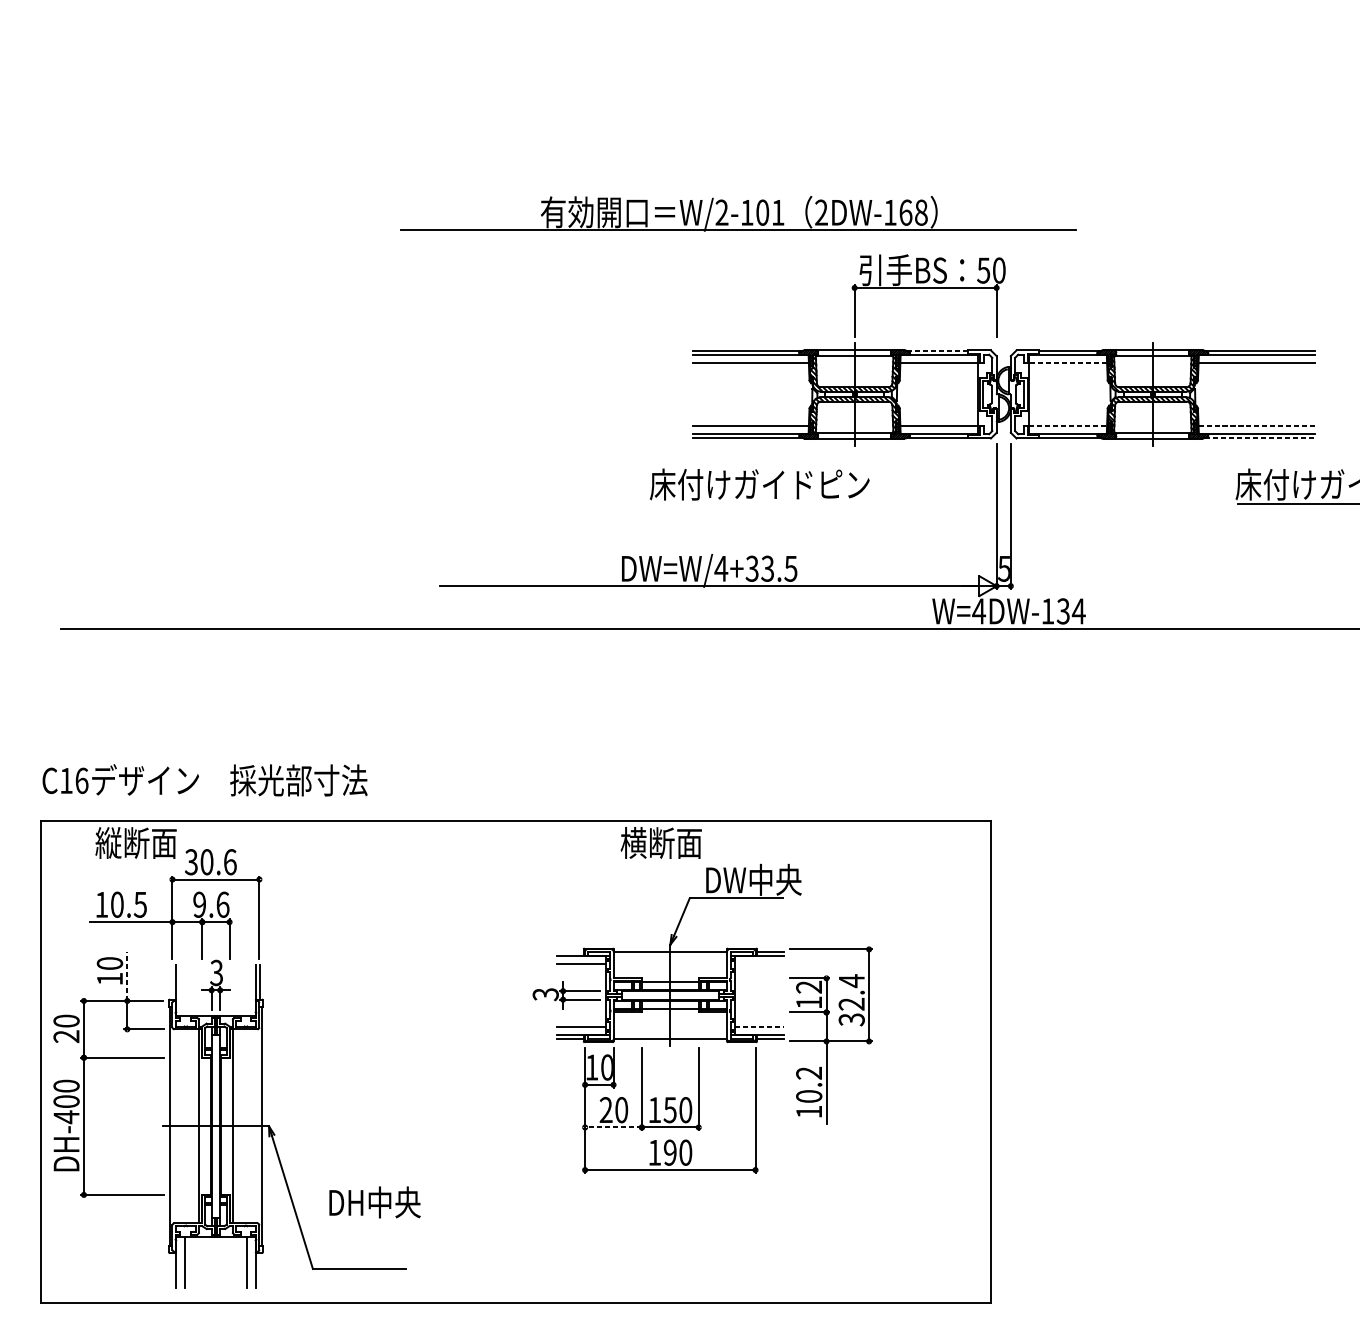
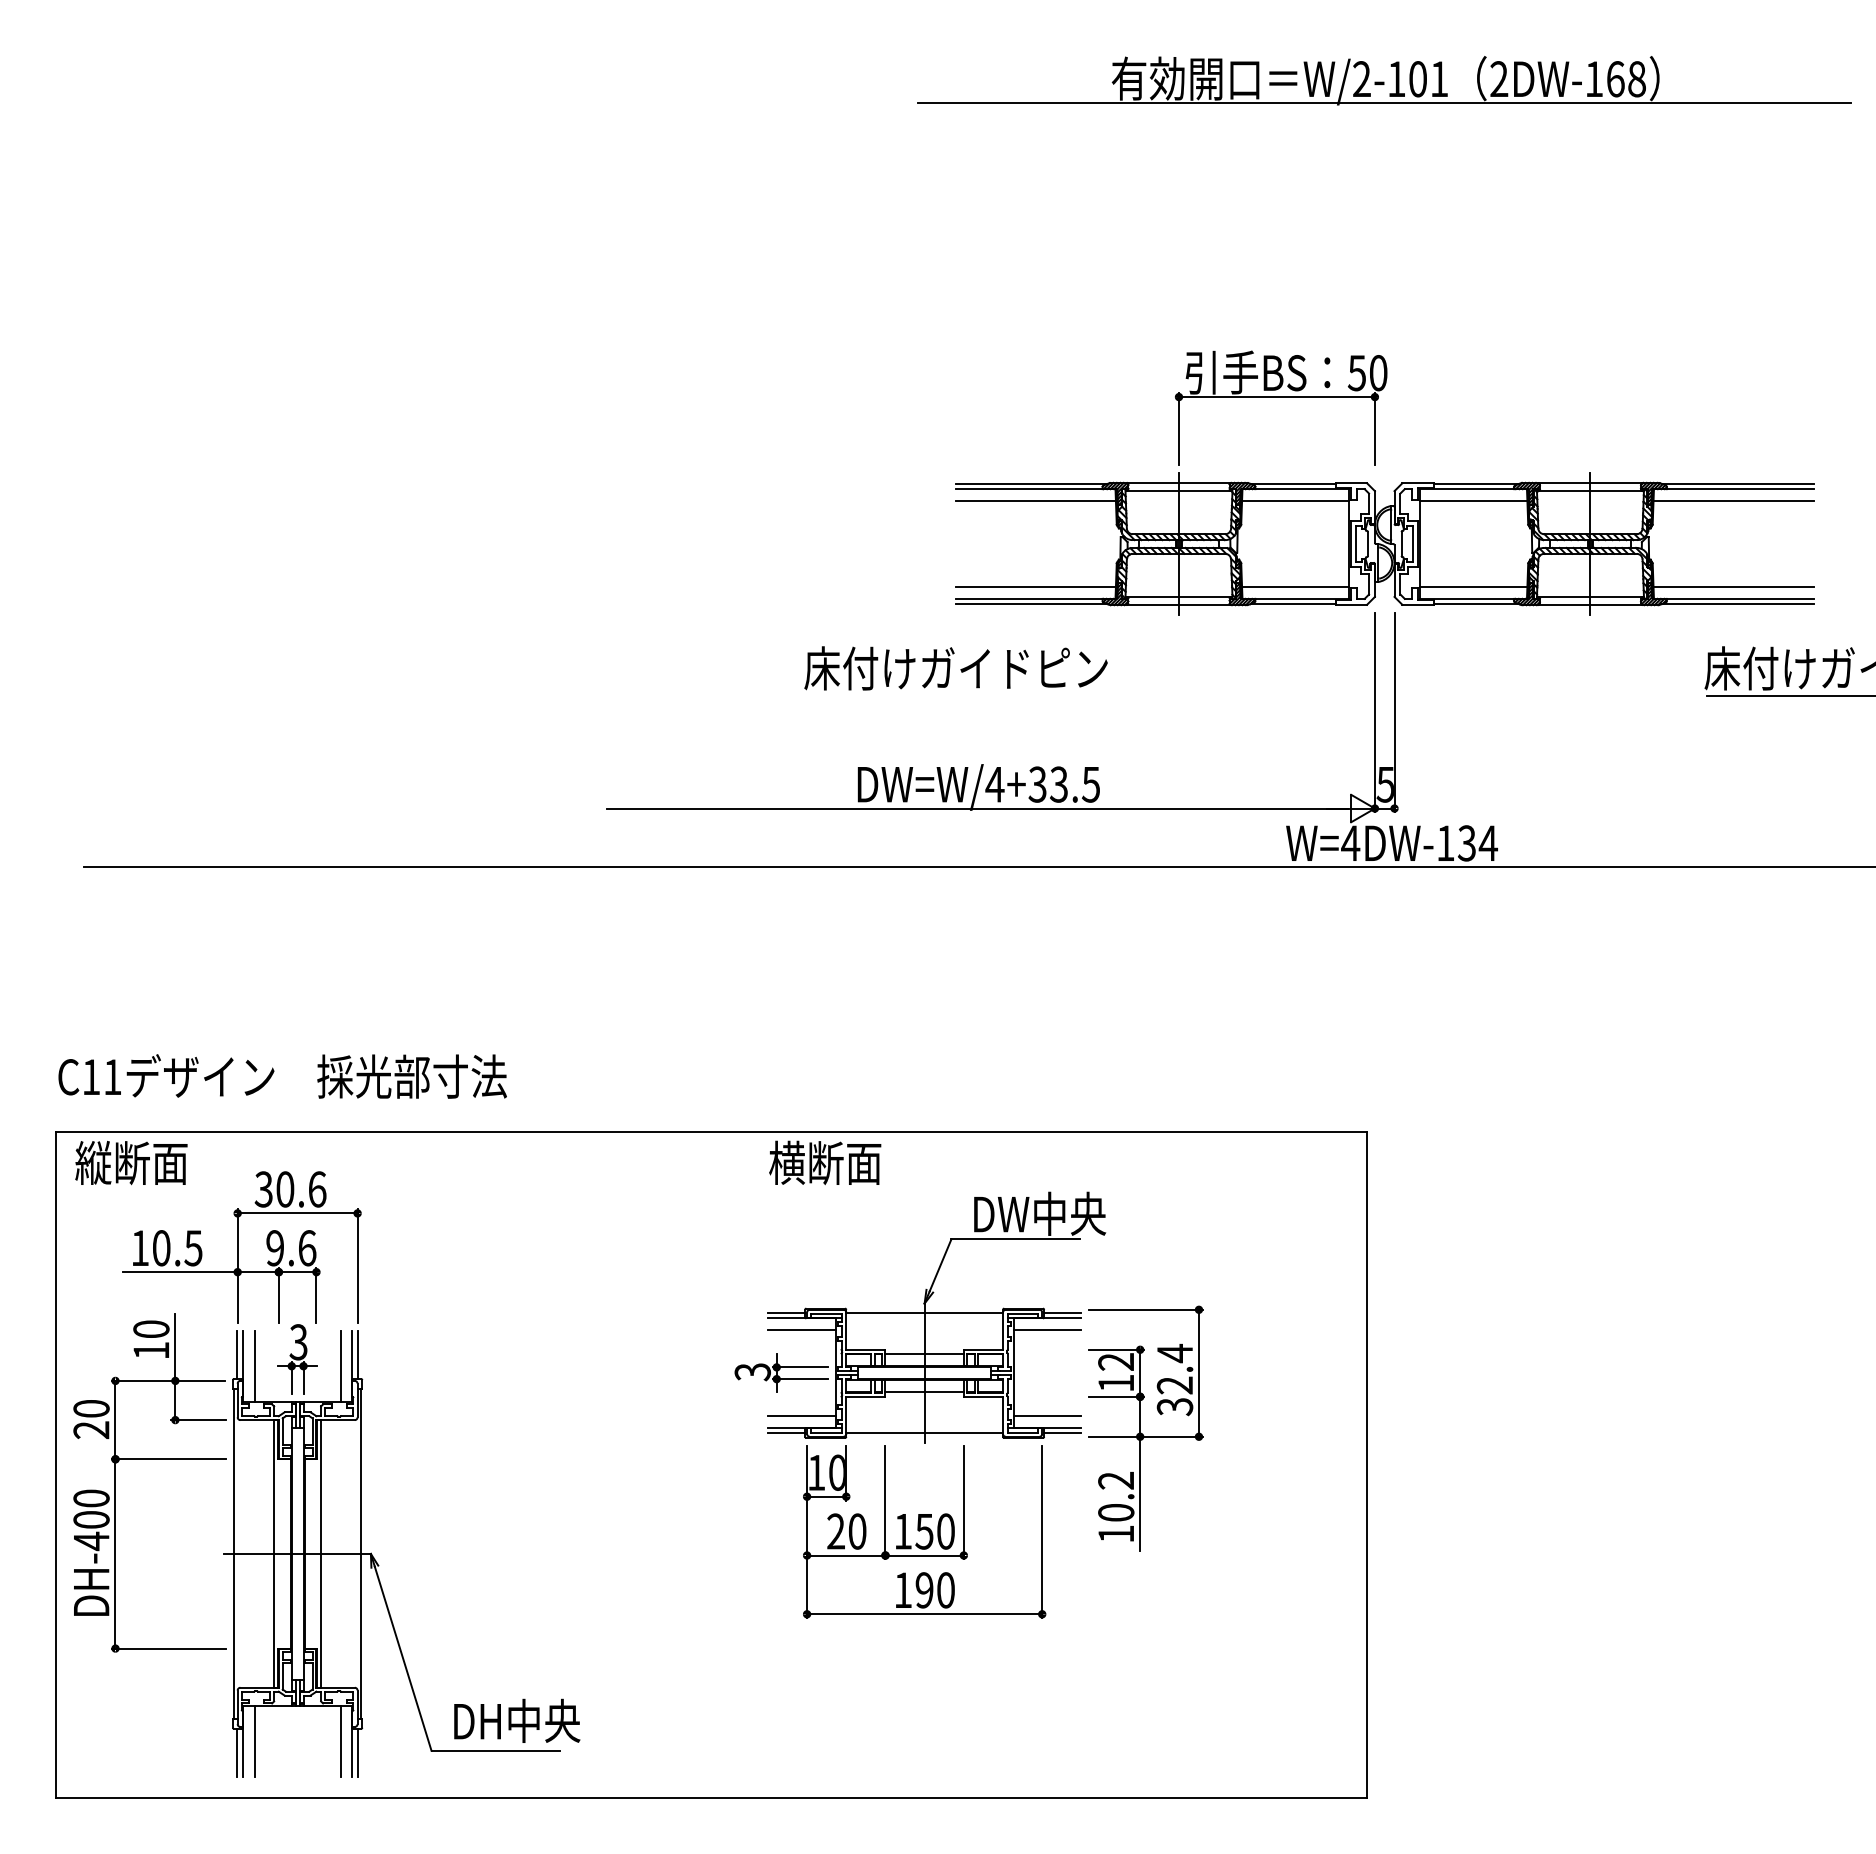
part: (738, 213) -> (1384, 80), moved
line: (936, 351) -> (1292, 484), dashed -> solid
line: (1068, 362) -> (1473, 500), dashed -> solid
line: (1068, 425) -> (1473, 587), dashed -> solid
line: (1257, 425) -> (1734, 587), dashed -> solid
line: (1260, 437) -> (1738, 603), dashed -> solid
text: (759, 484) -> (955, 668), moved
text: (81, 781) -> (112, 1077), C16 -> C11
text: (661, 842) -> (825, 1162), moved
text: (136, 843) -> (131, 1163), moved
line: (570, 952) -> (786, 1313), added
line: (759, 964) -> (1047, 1330), added
line: (127, 976) -> (175, 1347), dashed -> solid
line: (171, 981) -> (236, 1354), added
line: (184, 989) -> (254, 1365), added
line: (246, 989) -> (340, 1365), added
line: (759, 1026) -> (1047, 1416), dashed -> solid
line: (612, 1127) -> (845, 1555), dashed -> solid
text: (375, 1202) -> (517, 1720), moved
line: (171, 1270) -> (236, 1752), added
line: (260, 1270) -> (358, 1752), added

